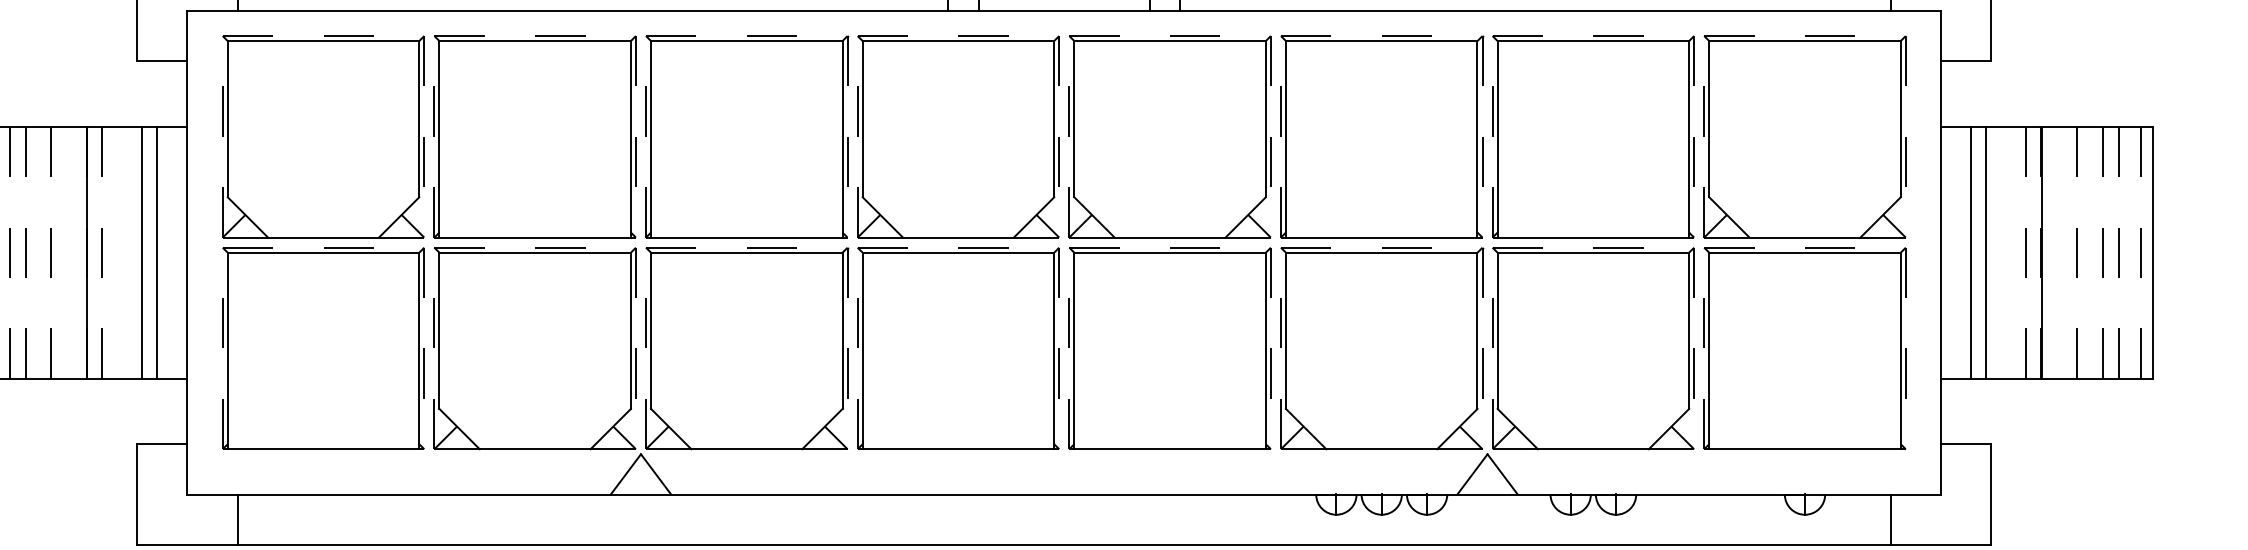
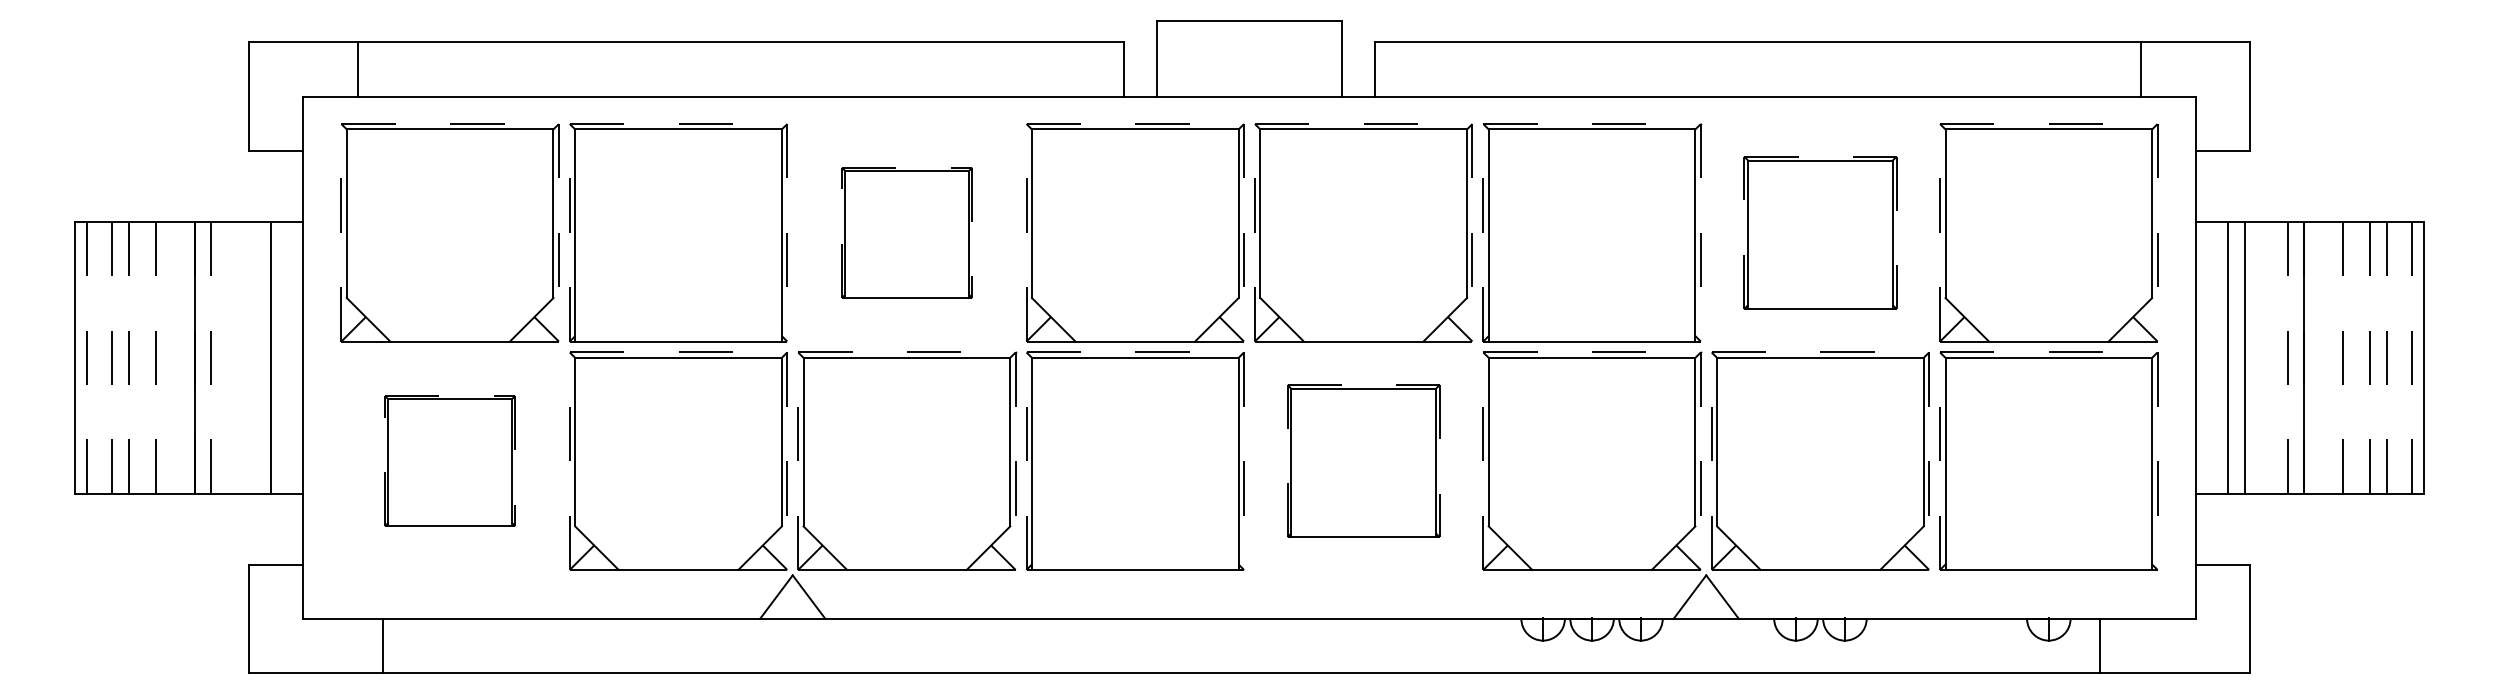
part: (747, 136) -> (907, 232), size x0.6
part: (1593, 136) -> (1820, 232), size x0.7
line: (142, 252) -> (254, 357), removed
part: (322, 347) -> (449, 460), size x0.6
part: (1169, 347) -> (1363, 460), size x0.7
line: (237, 519) -> (382, 645), moved
line: (1890, 519) -> (2100, 645), moved

